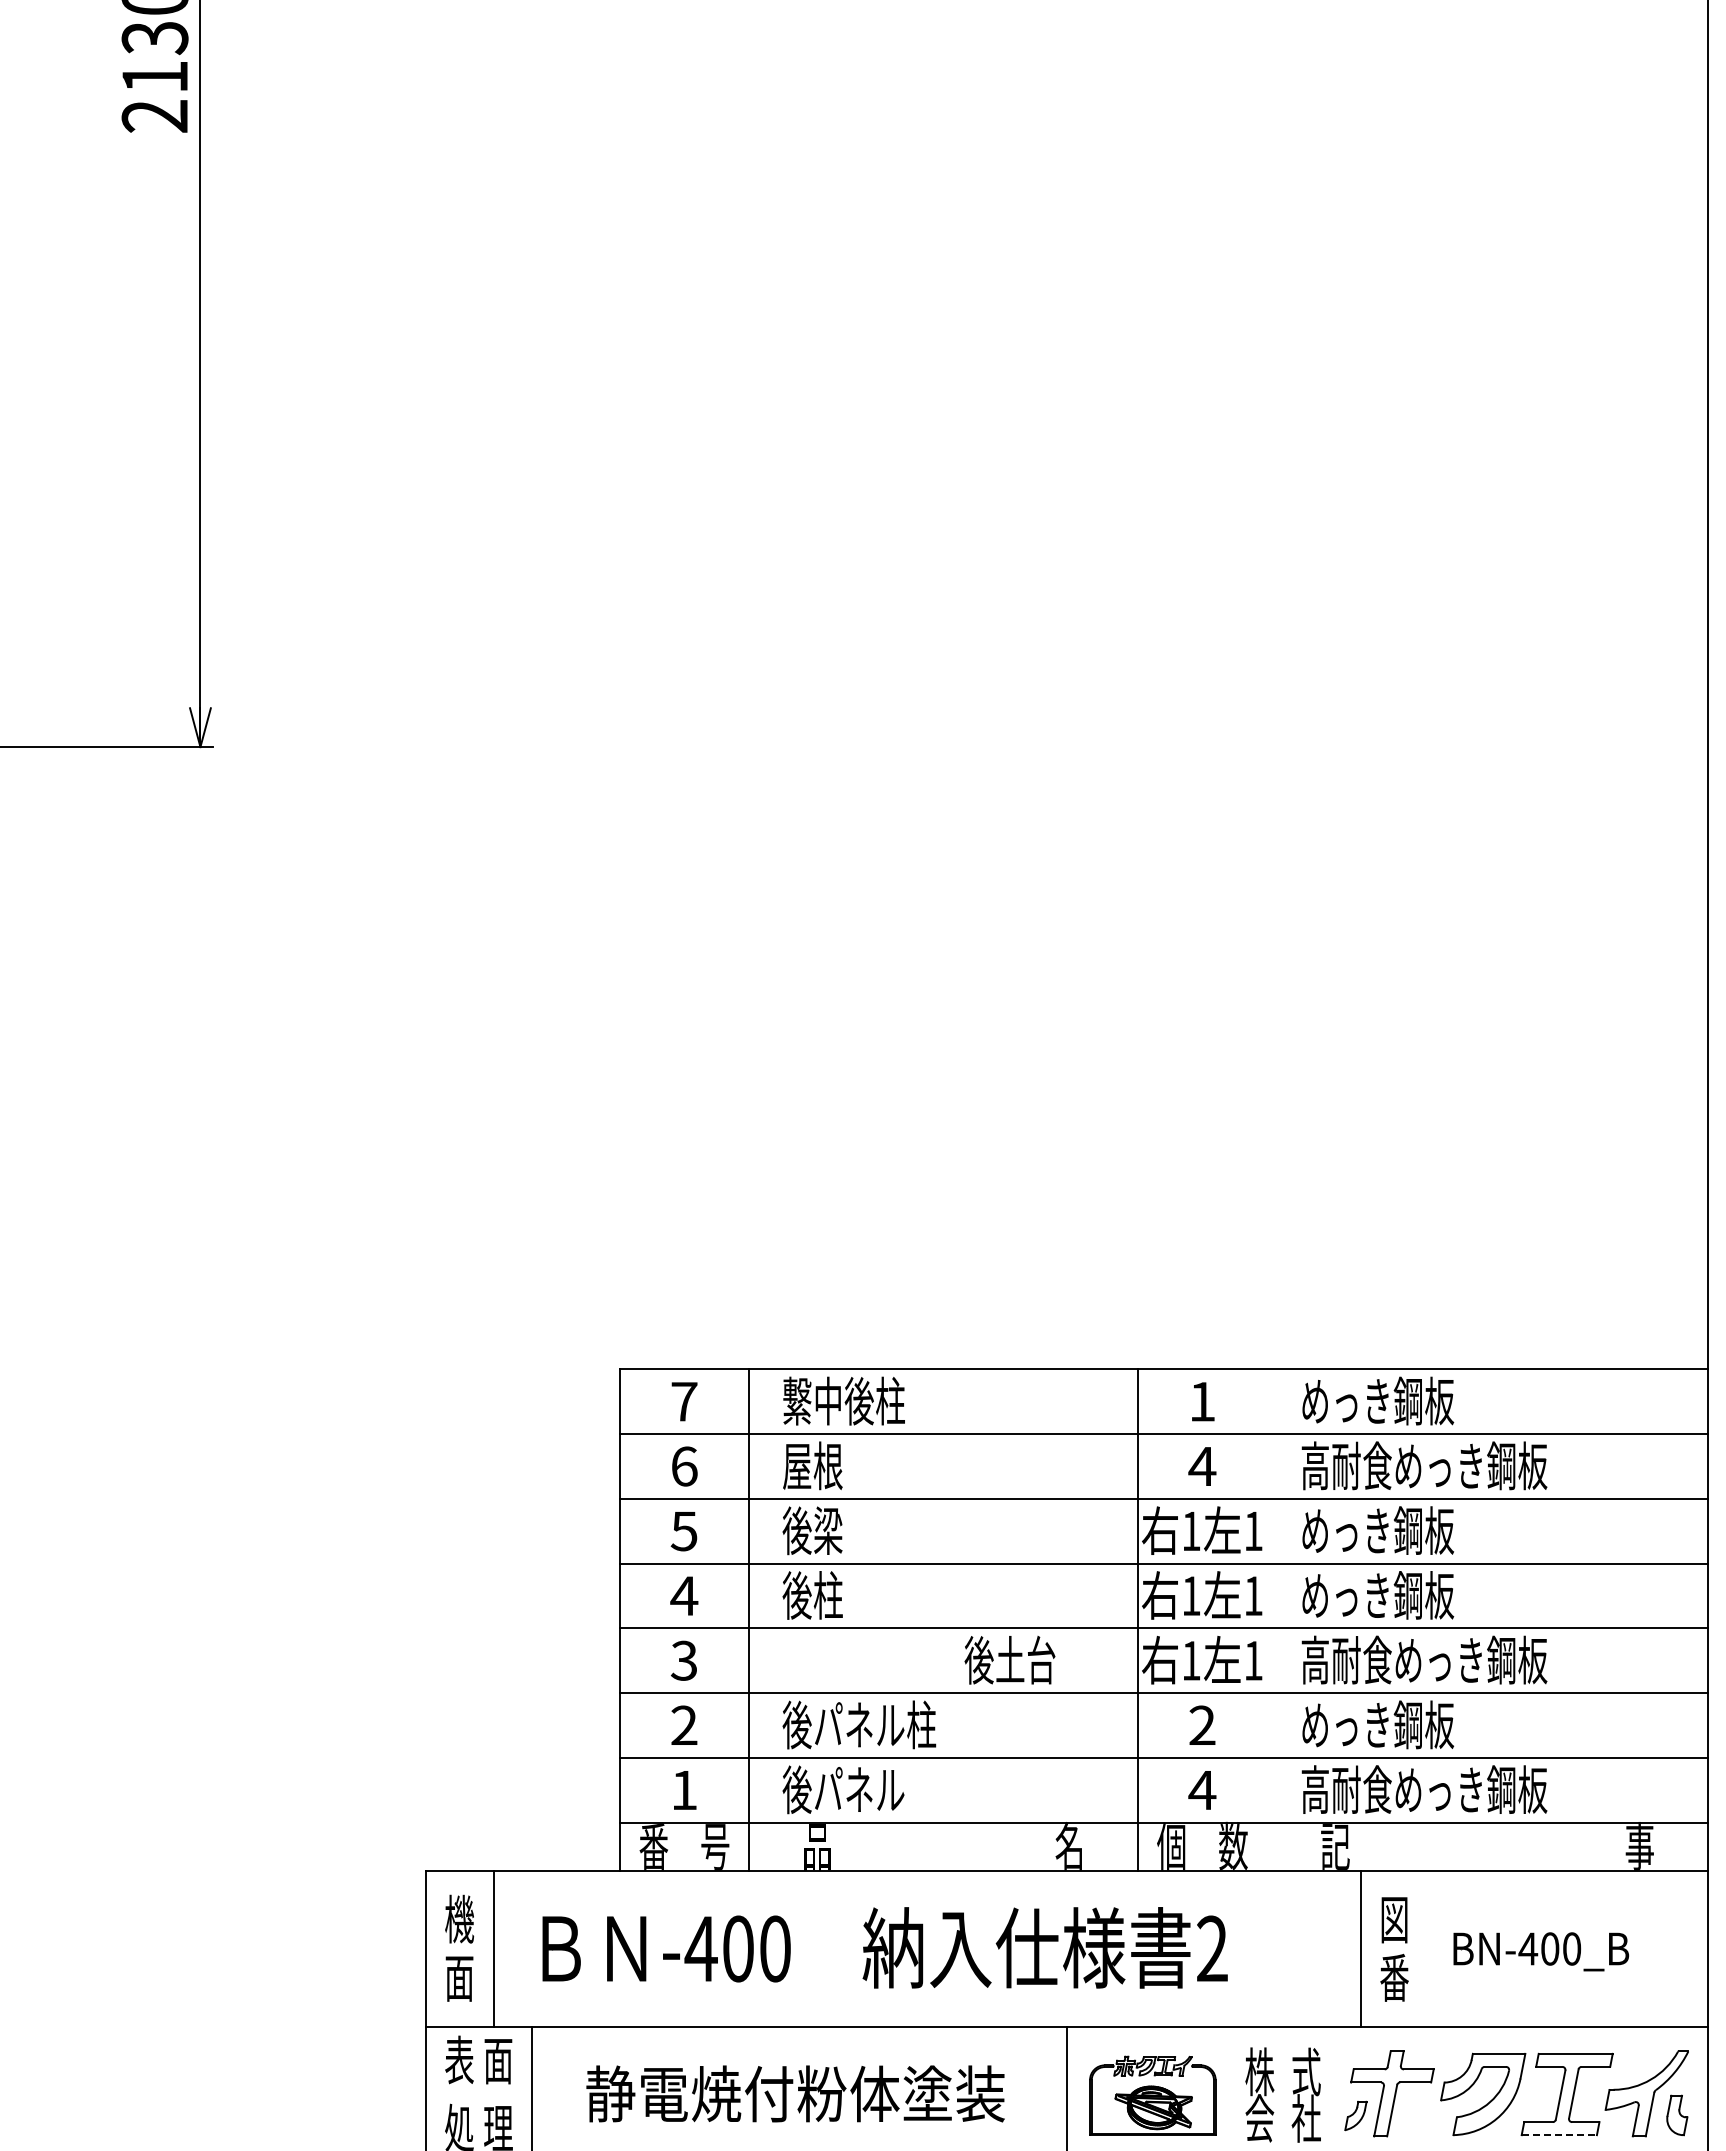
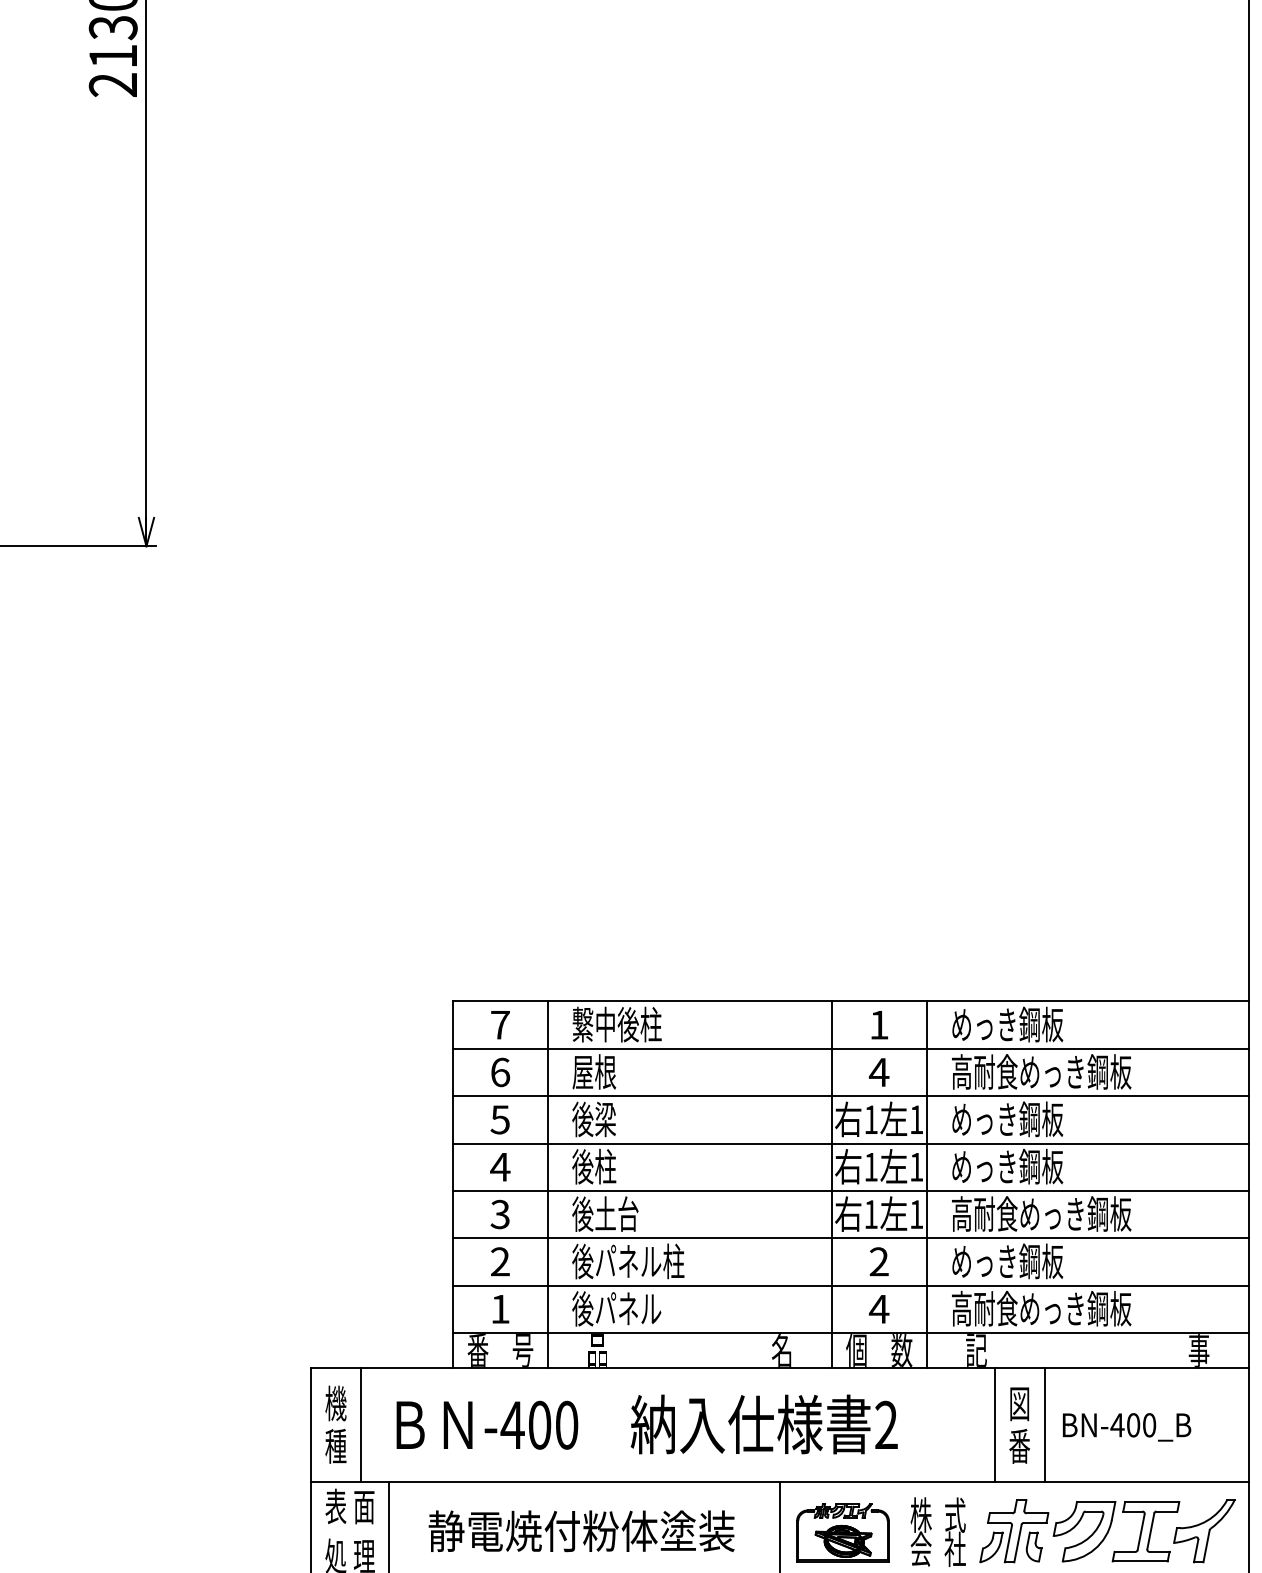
line: (1267, 1620) -> (926, 1185), added
text: (1009, 1660) -> (605, 1214), moved
line: (1428, 1948) -> (1044, 1424), added
text: (459, 1977) -> (335, 1446), 面 -> 種
part: (1355, 2115) -> (991, 1547), size x1.43
part: (1677, 2115) -> (1034, 1547), moved
line: (1559, 2135) -> (1140, 1561), dashed -> solid

